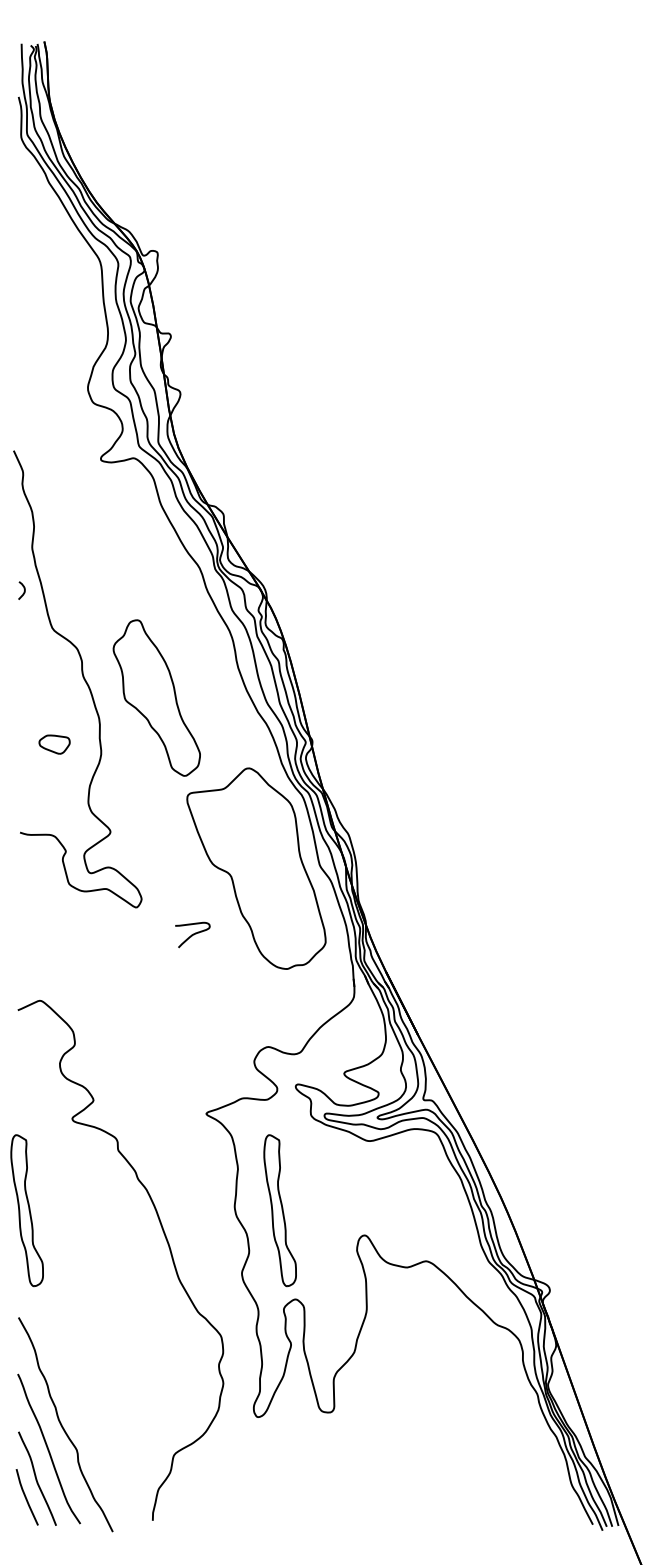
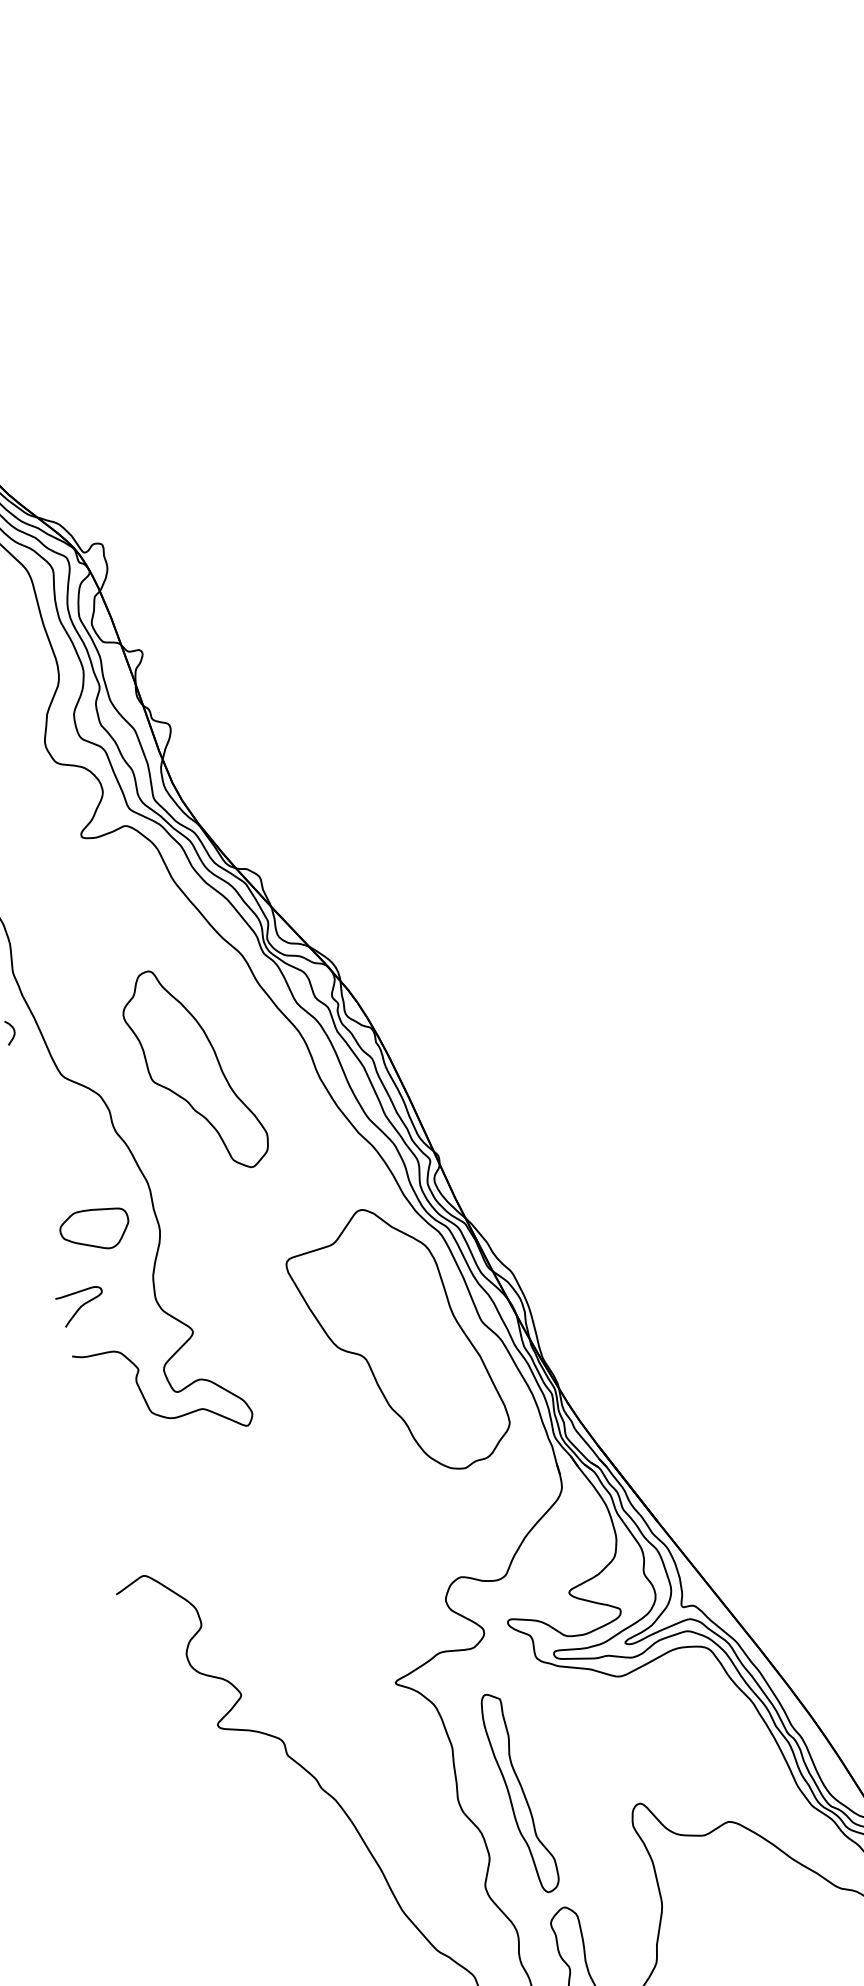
part: (156, 697) -> (193, 1069), moved
part: (54, 744) -> (94, 1229), size x1.67
curve: (192, 934) -> (80, 1305), moved
part: (26, 1210) -> (180, 1859), removed

